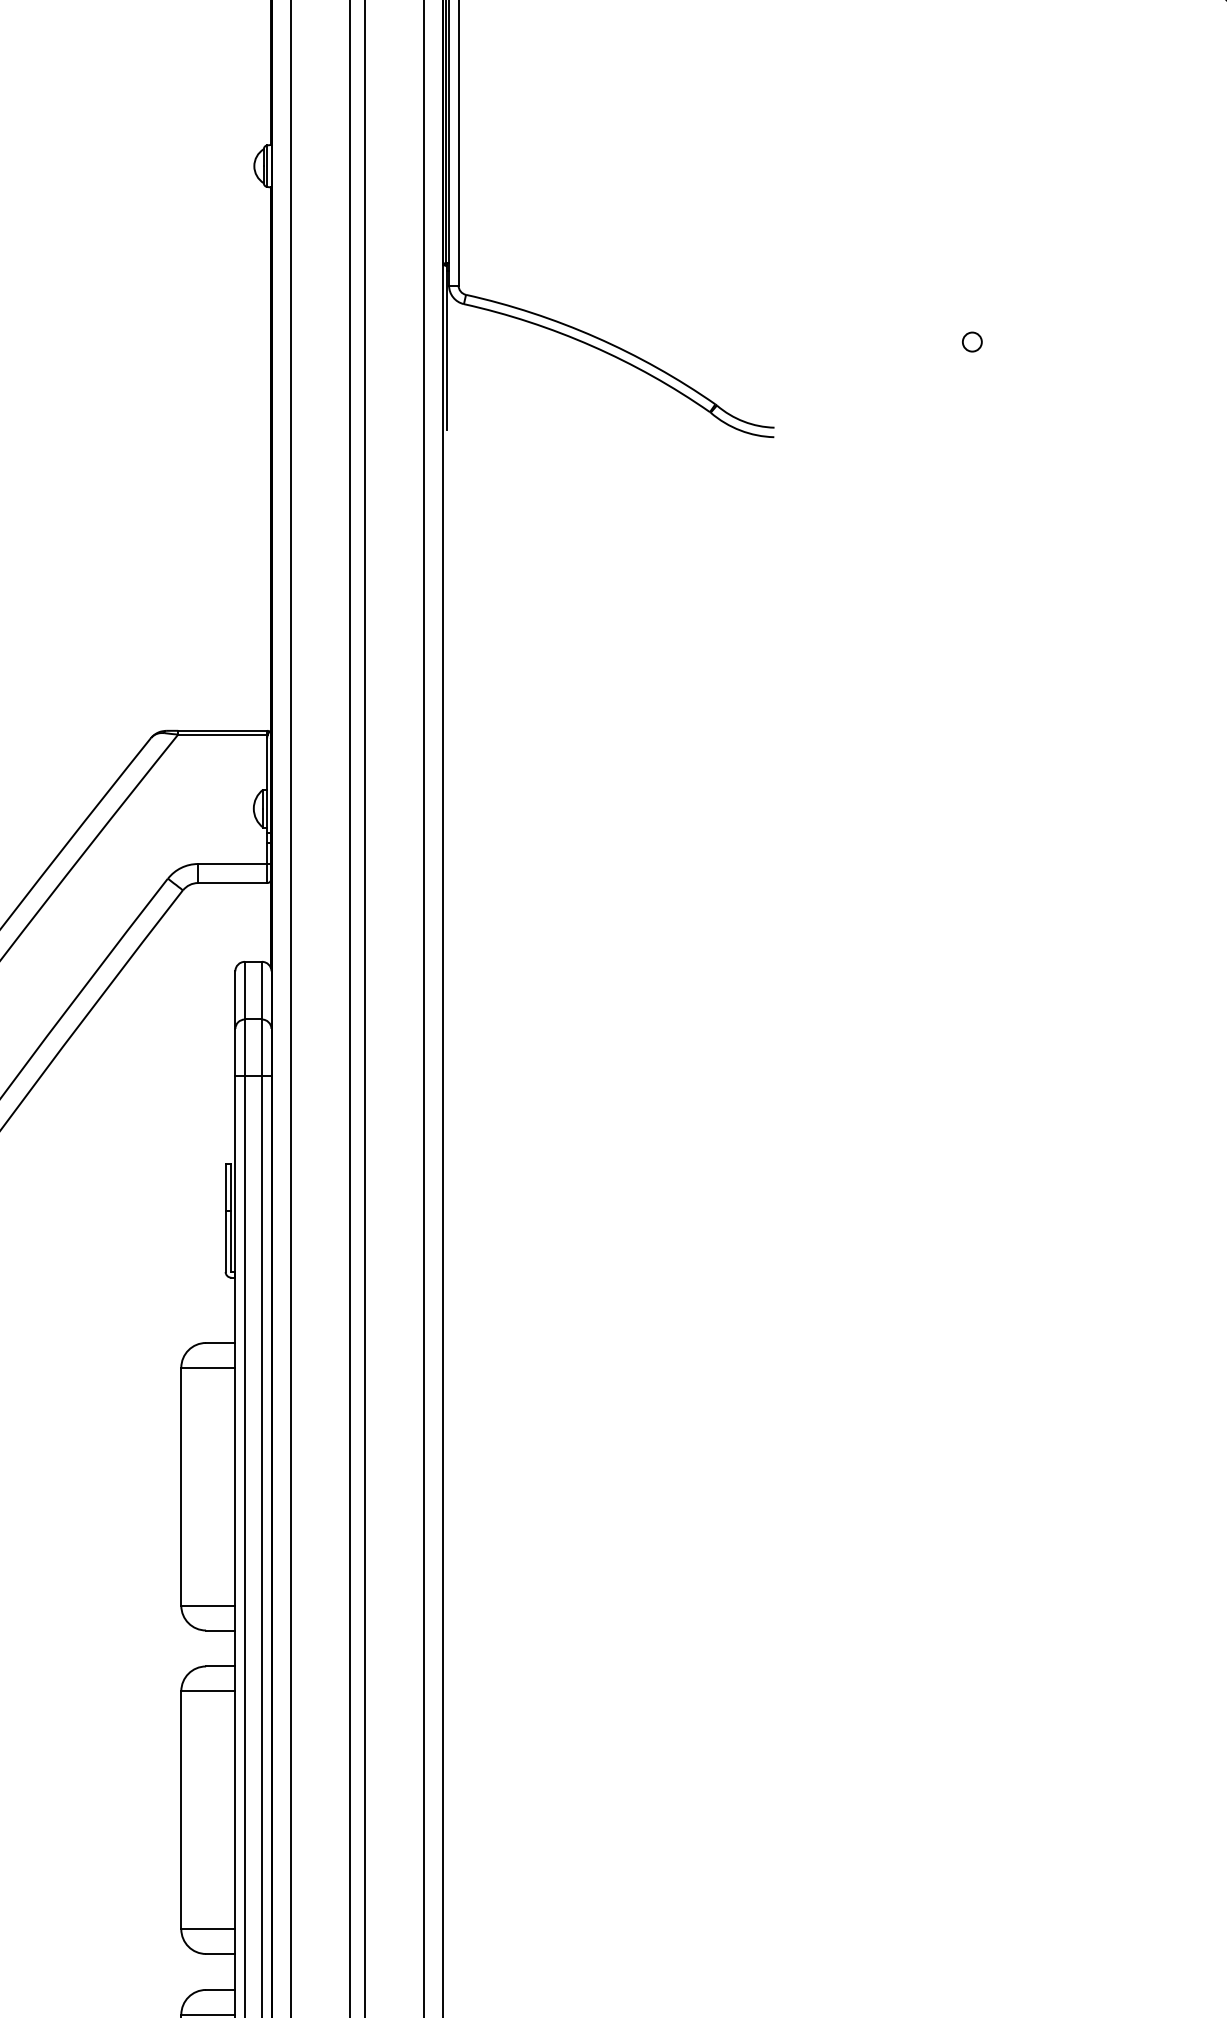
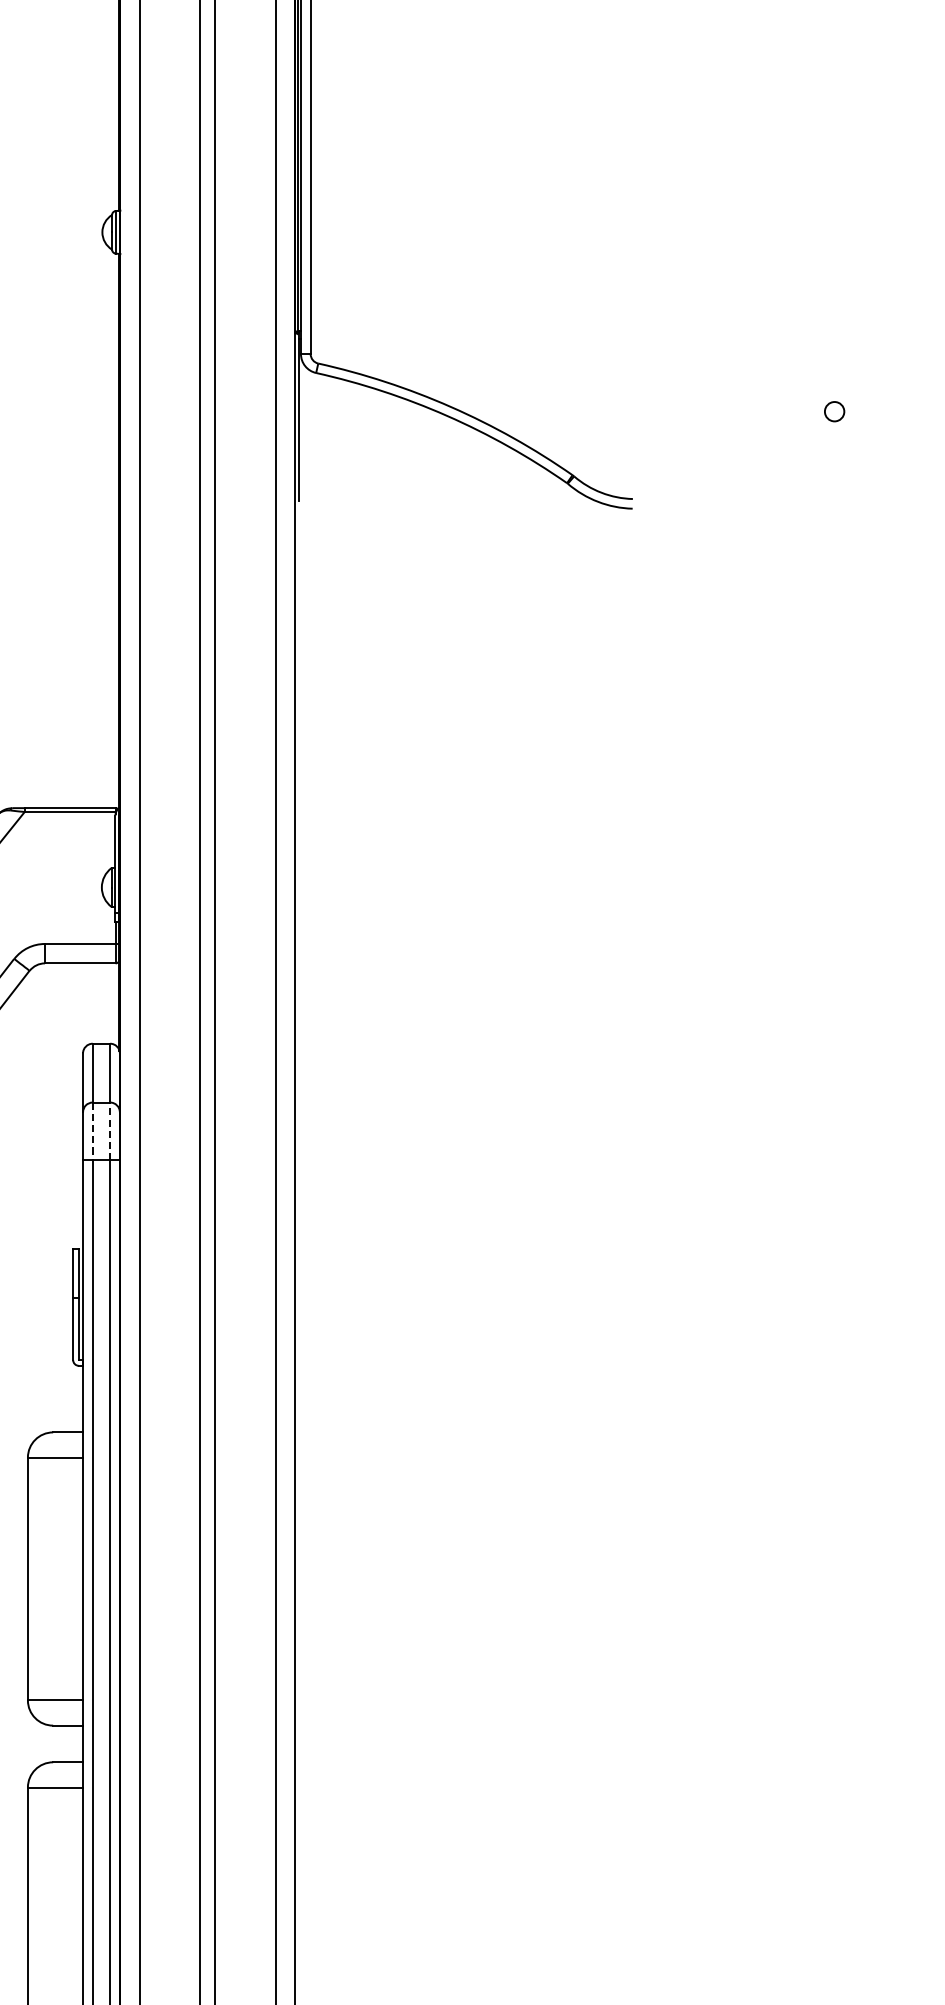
line: (262, 1047) -> (110, 1131), solid -> dashed
line: (244, 1048) -> (92, 1132), solid -> dashed

